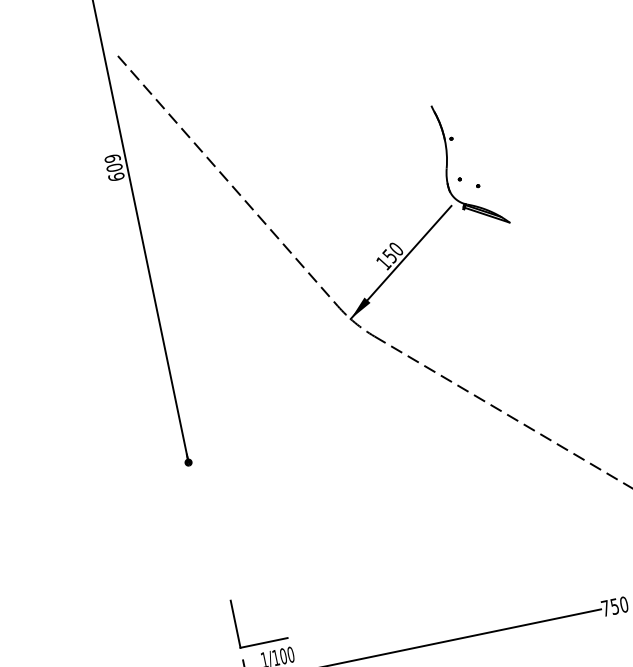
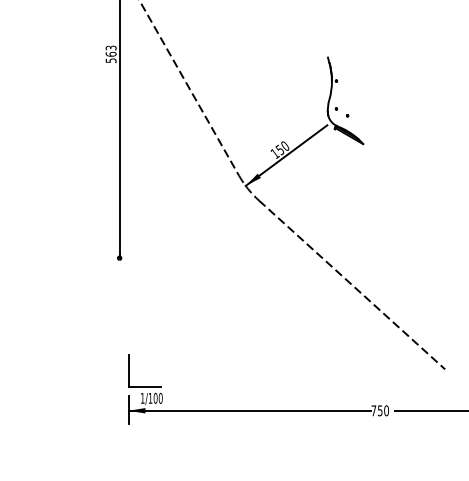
text: (113, 168) -> (110, 54), 609 -> 563

